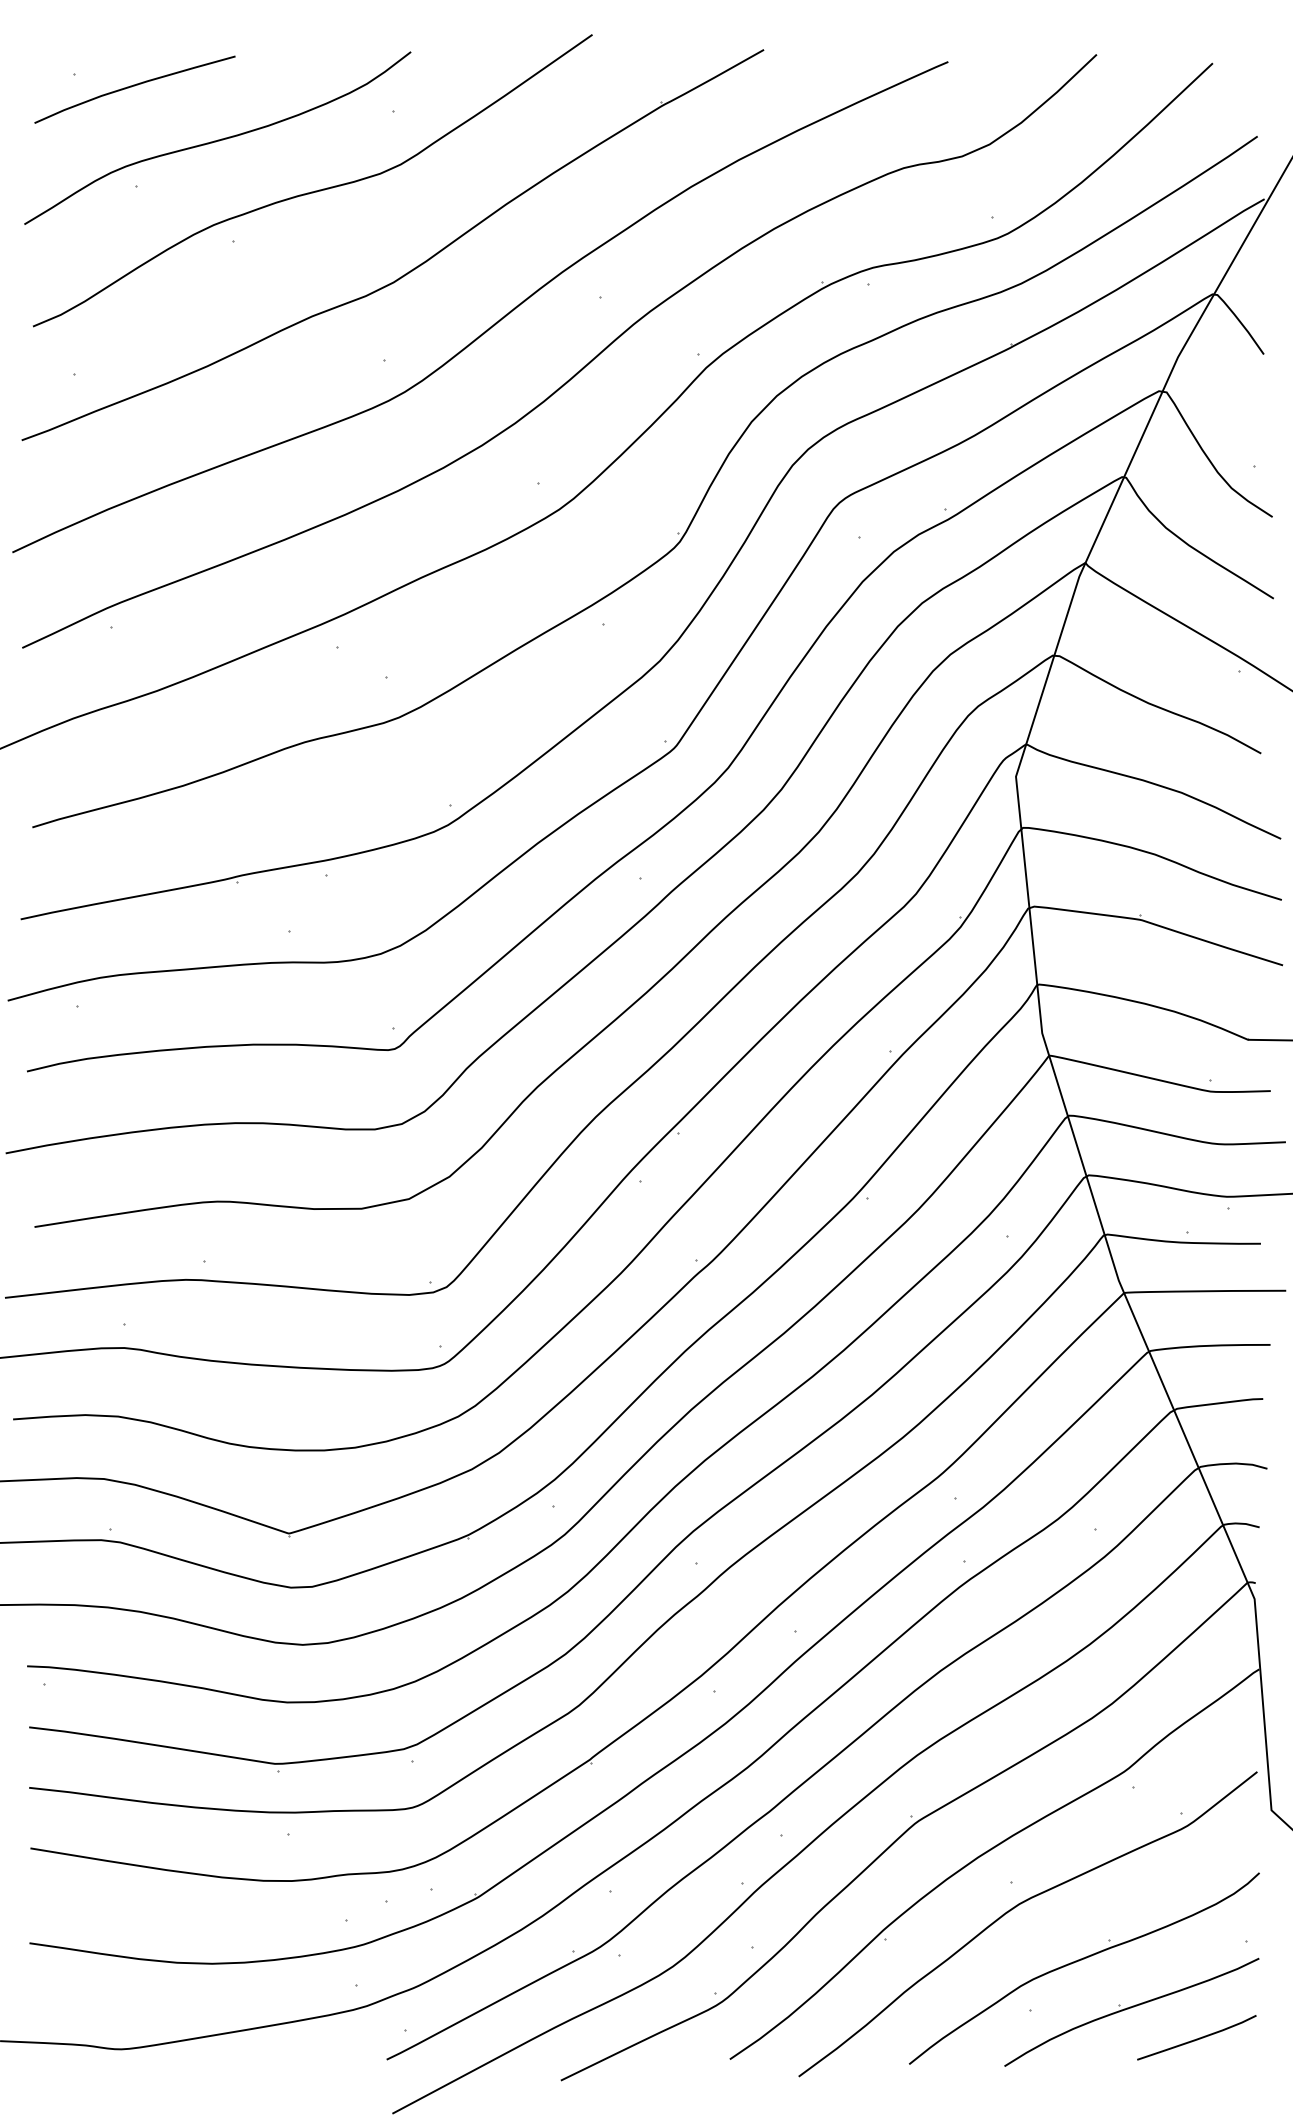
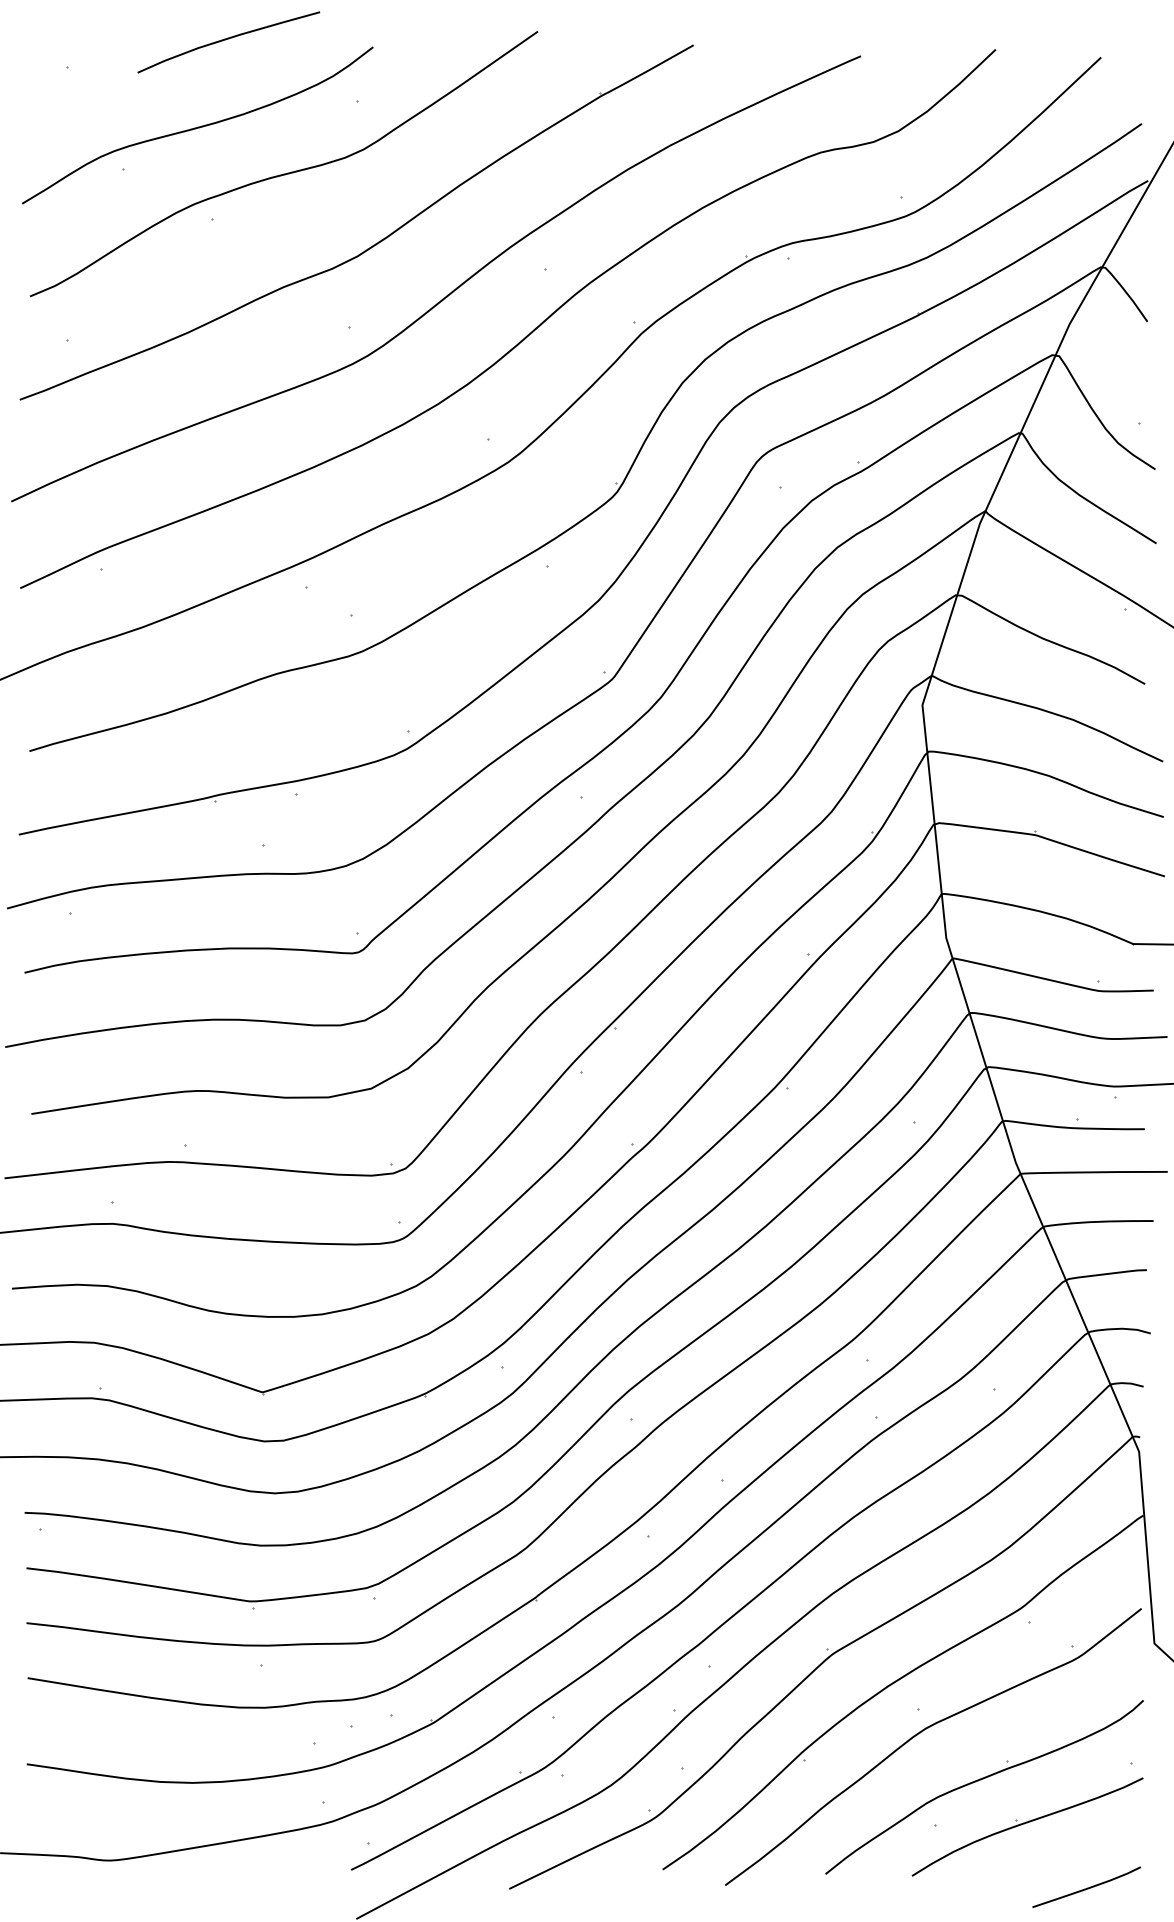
curve: (134, 86) -> (228, 39), moved
curve: (1196, 2038) -> (1086, 1887), moved

